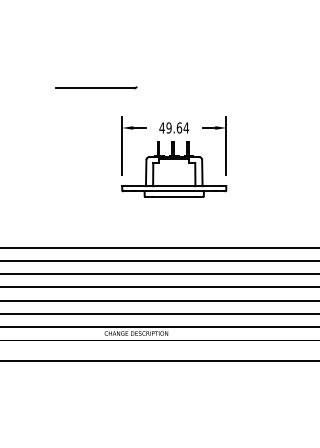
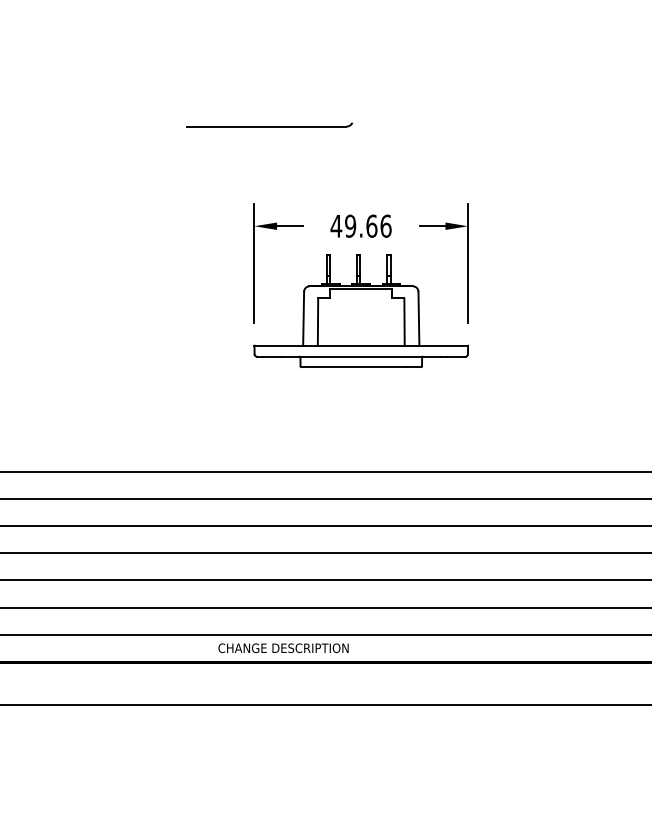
part: (96, 87) -> (269, 124), moved
text: (186, 127) -> (386, 225), 49.64 -> 49.66

